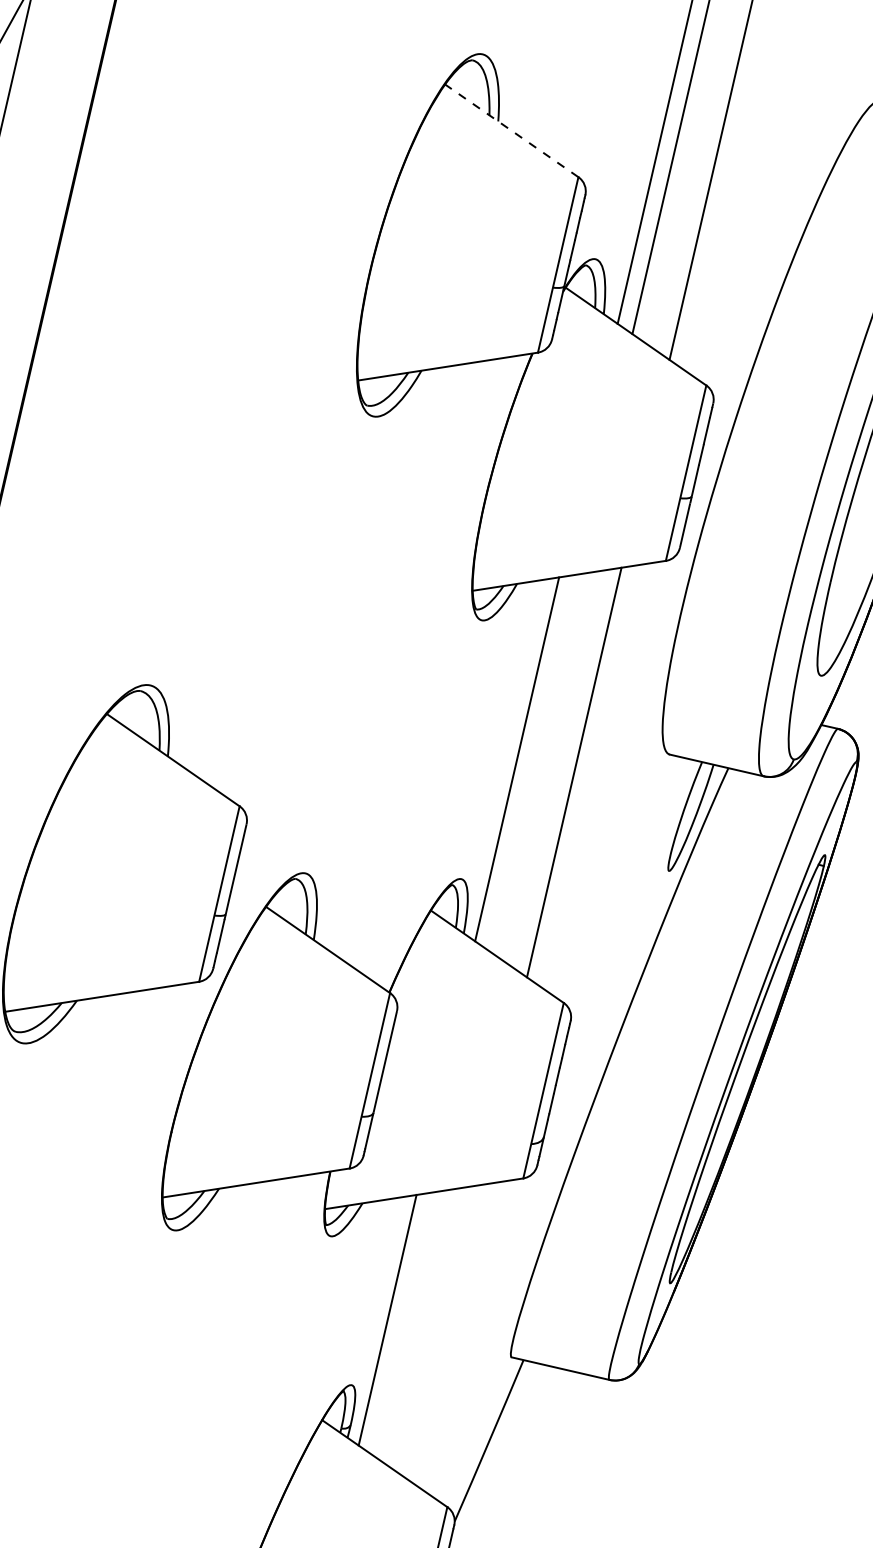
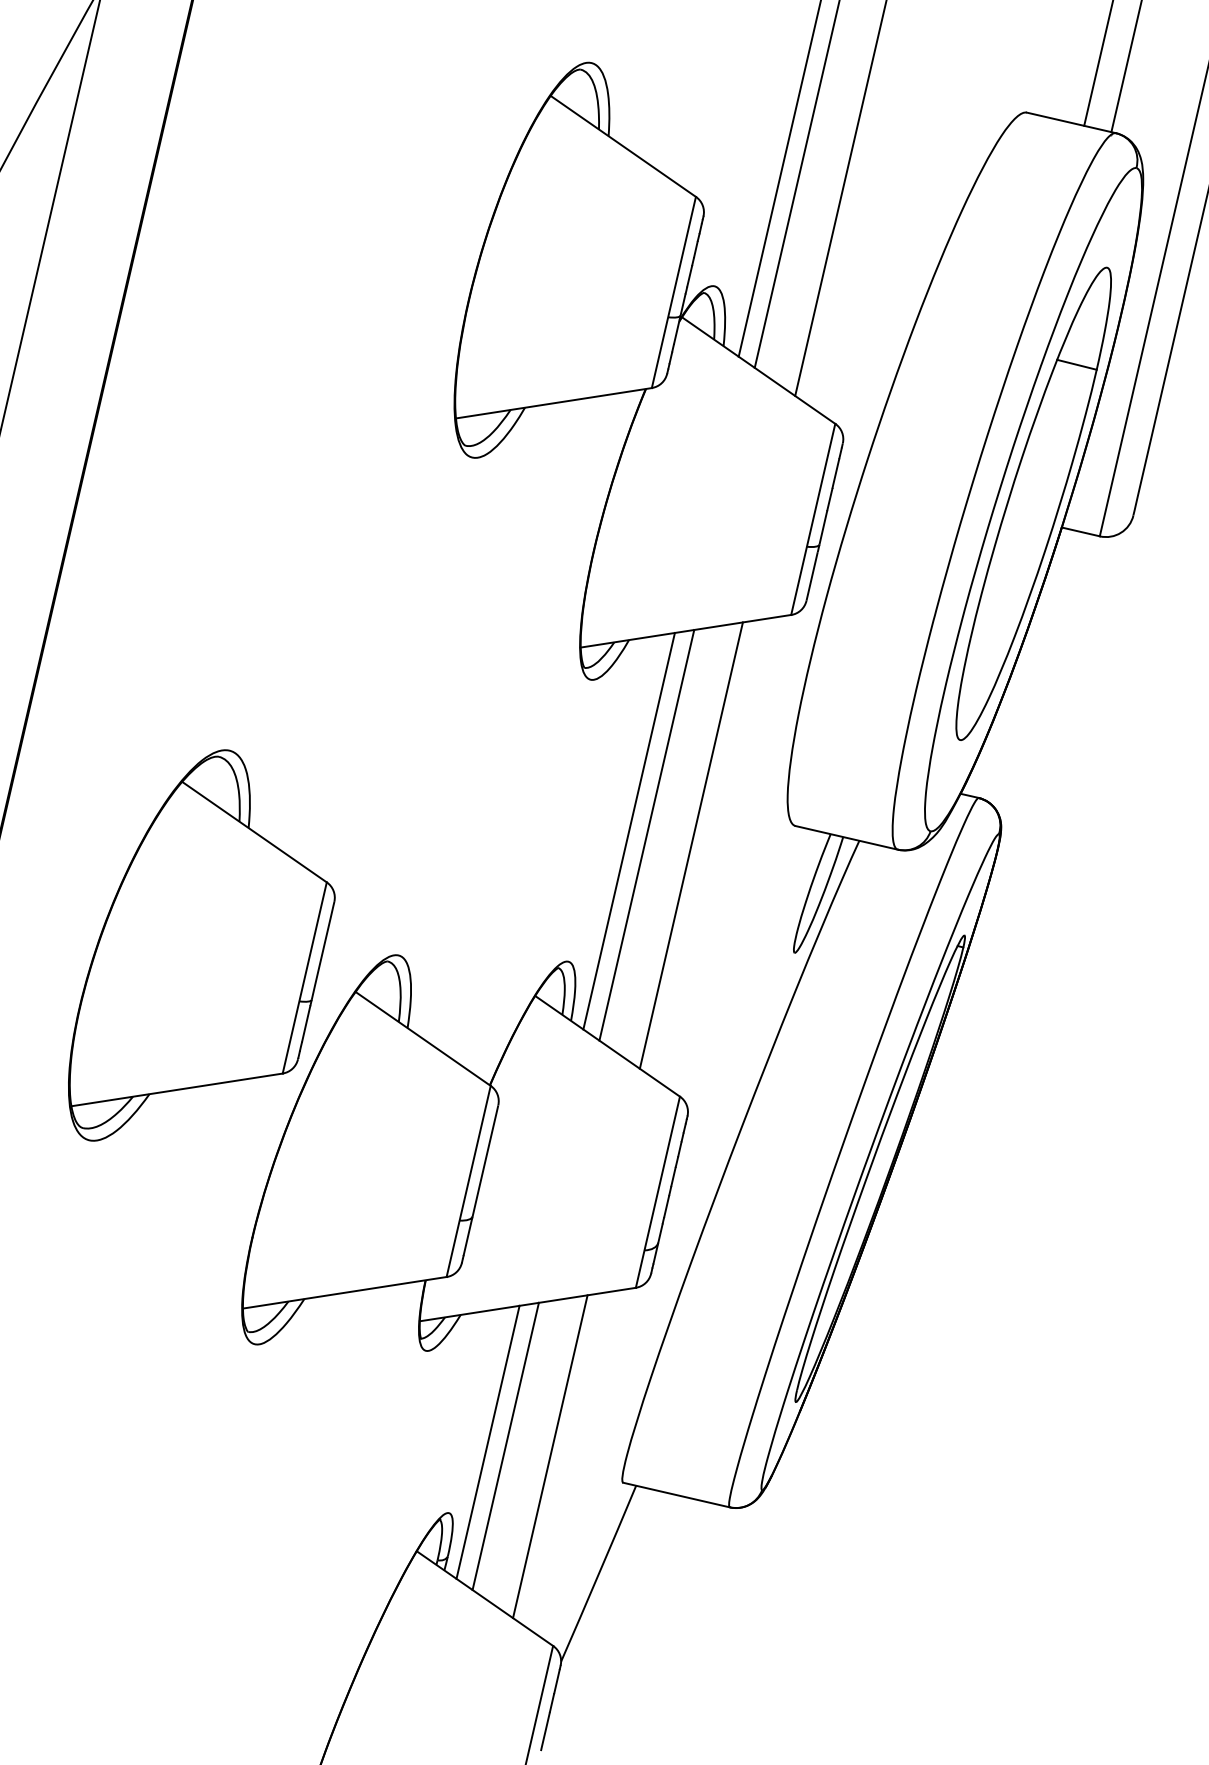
line: (511, 130) -> (622, 146), dashed -> solid
line: (533, 763) -> (646, 835), added
line: (403, 1324) -> (505, 1446), added
line: (444, 1333) -> (550, 1456), added

